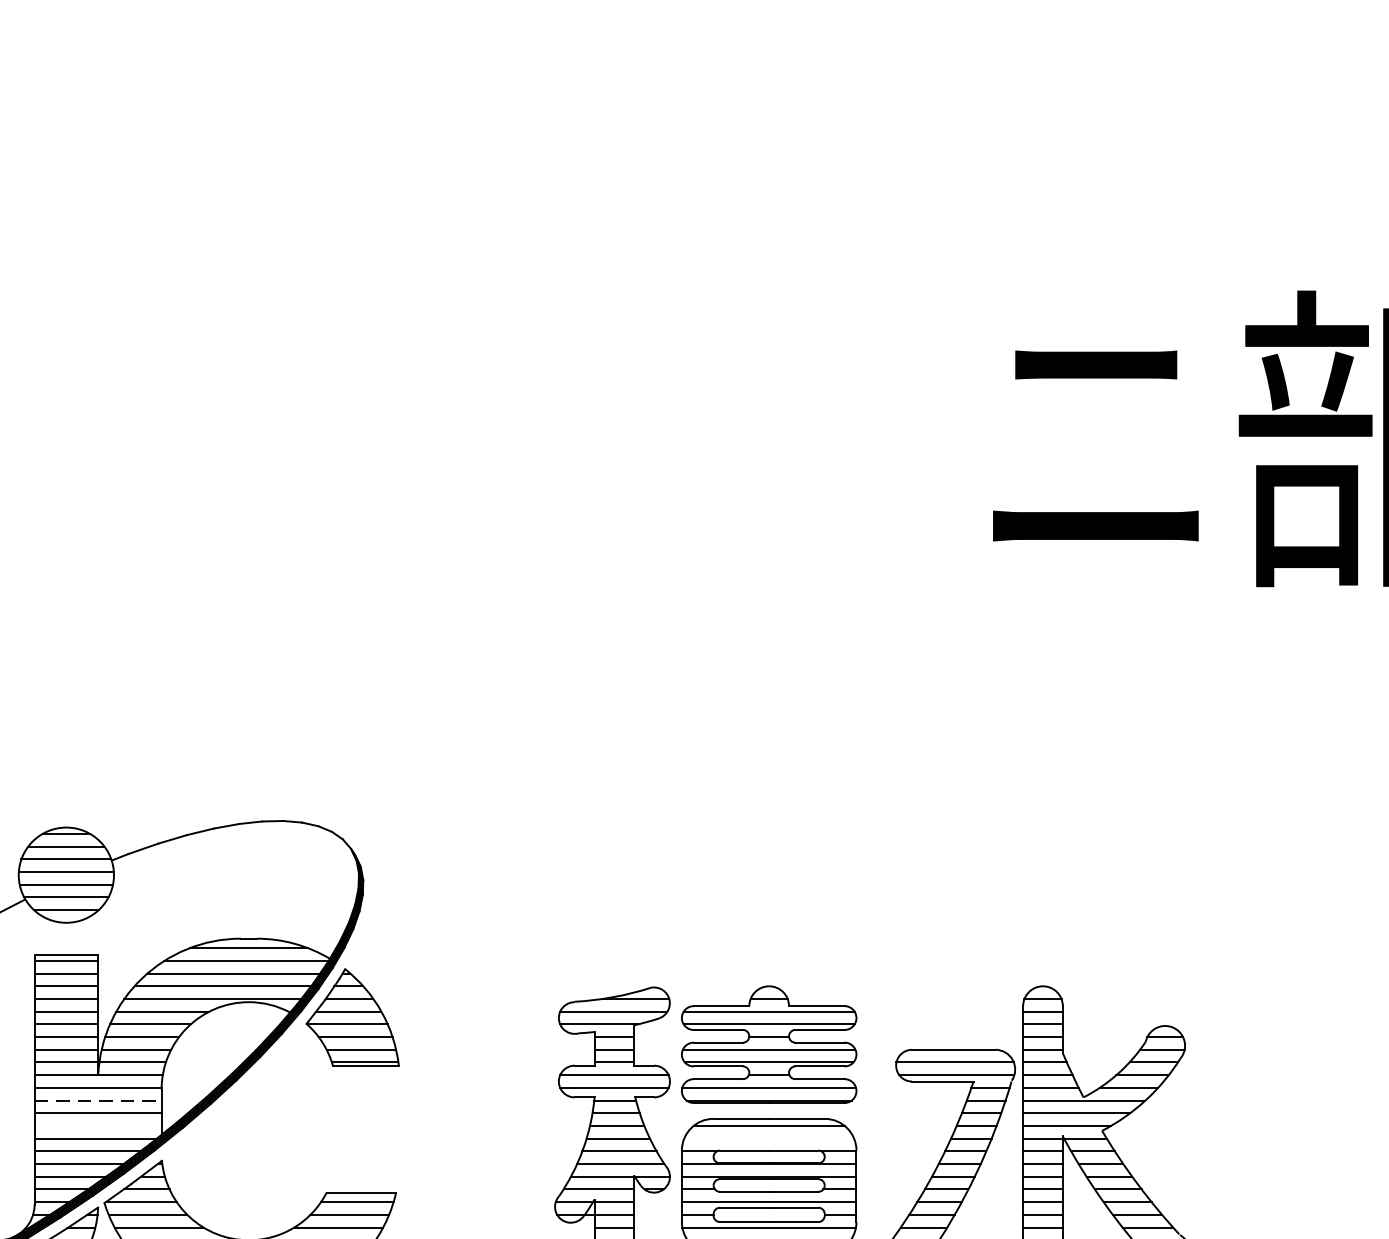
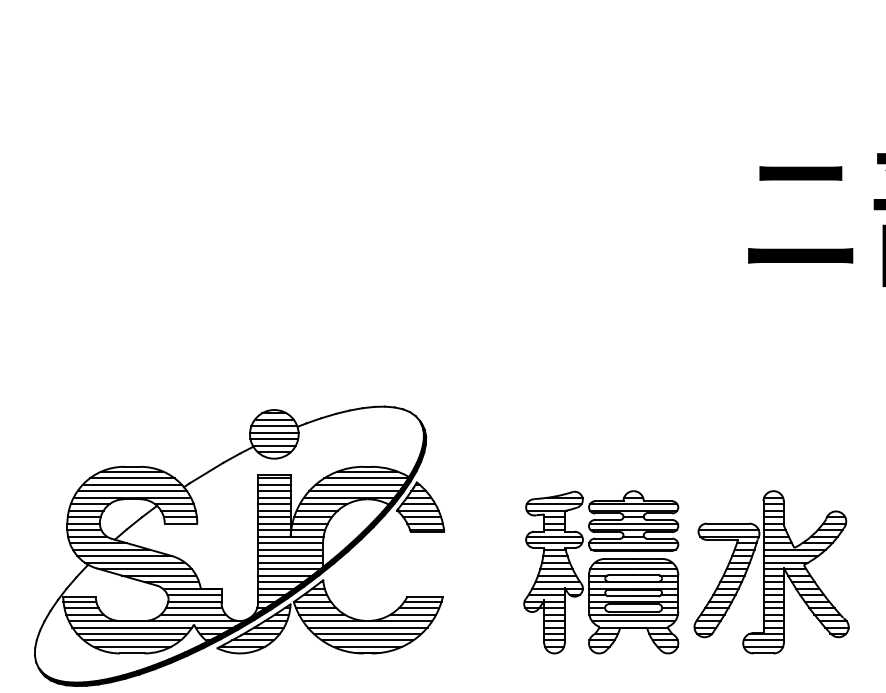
line: (99, 1100) -> (291, 549), dashed -> solid
line: (97, 1125) -> (290, 562), added
line: (768, 1139) -> (633, 569), added

